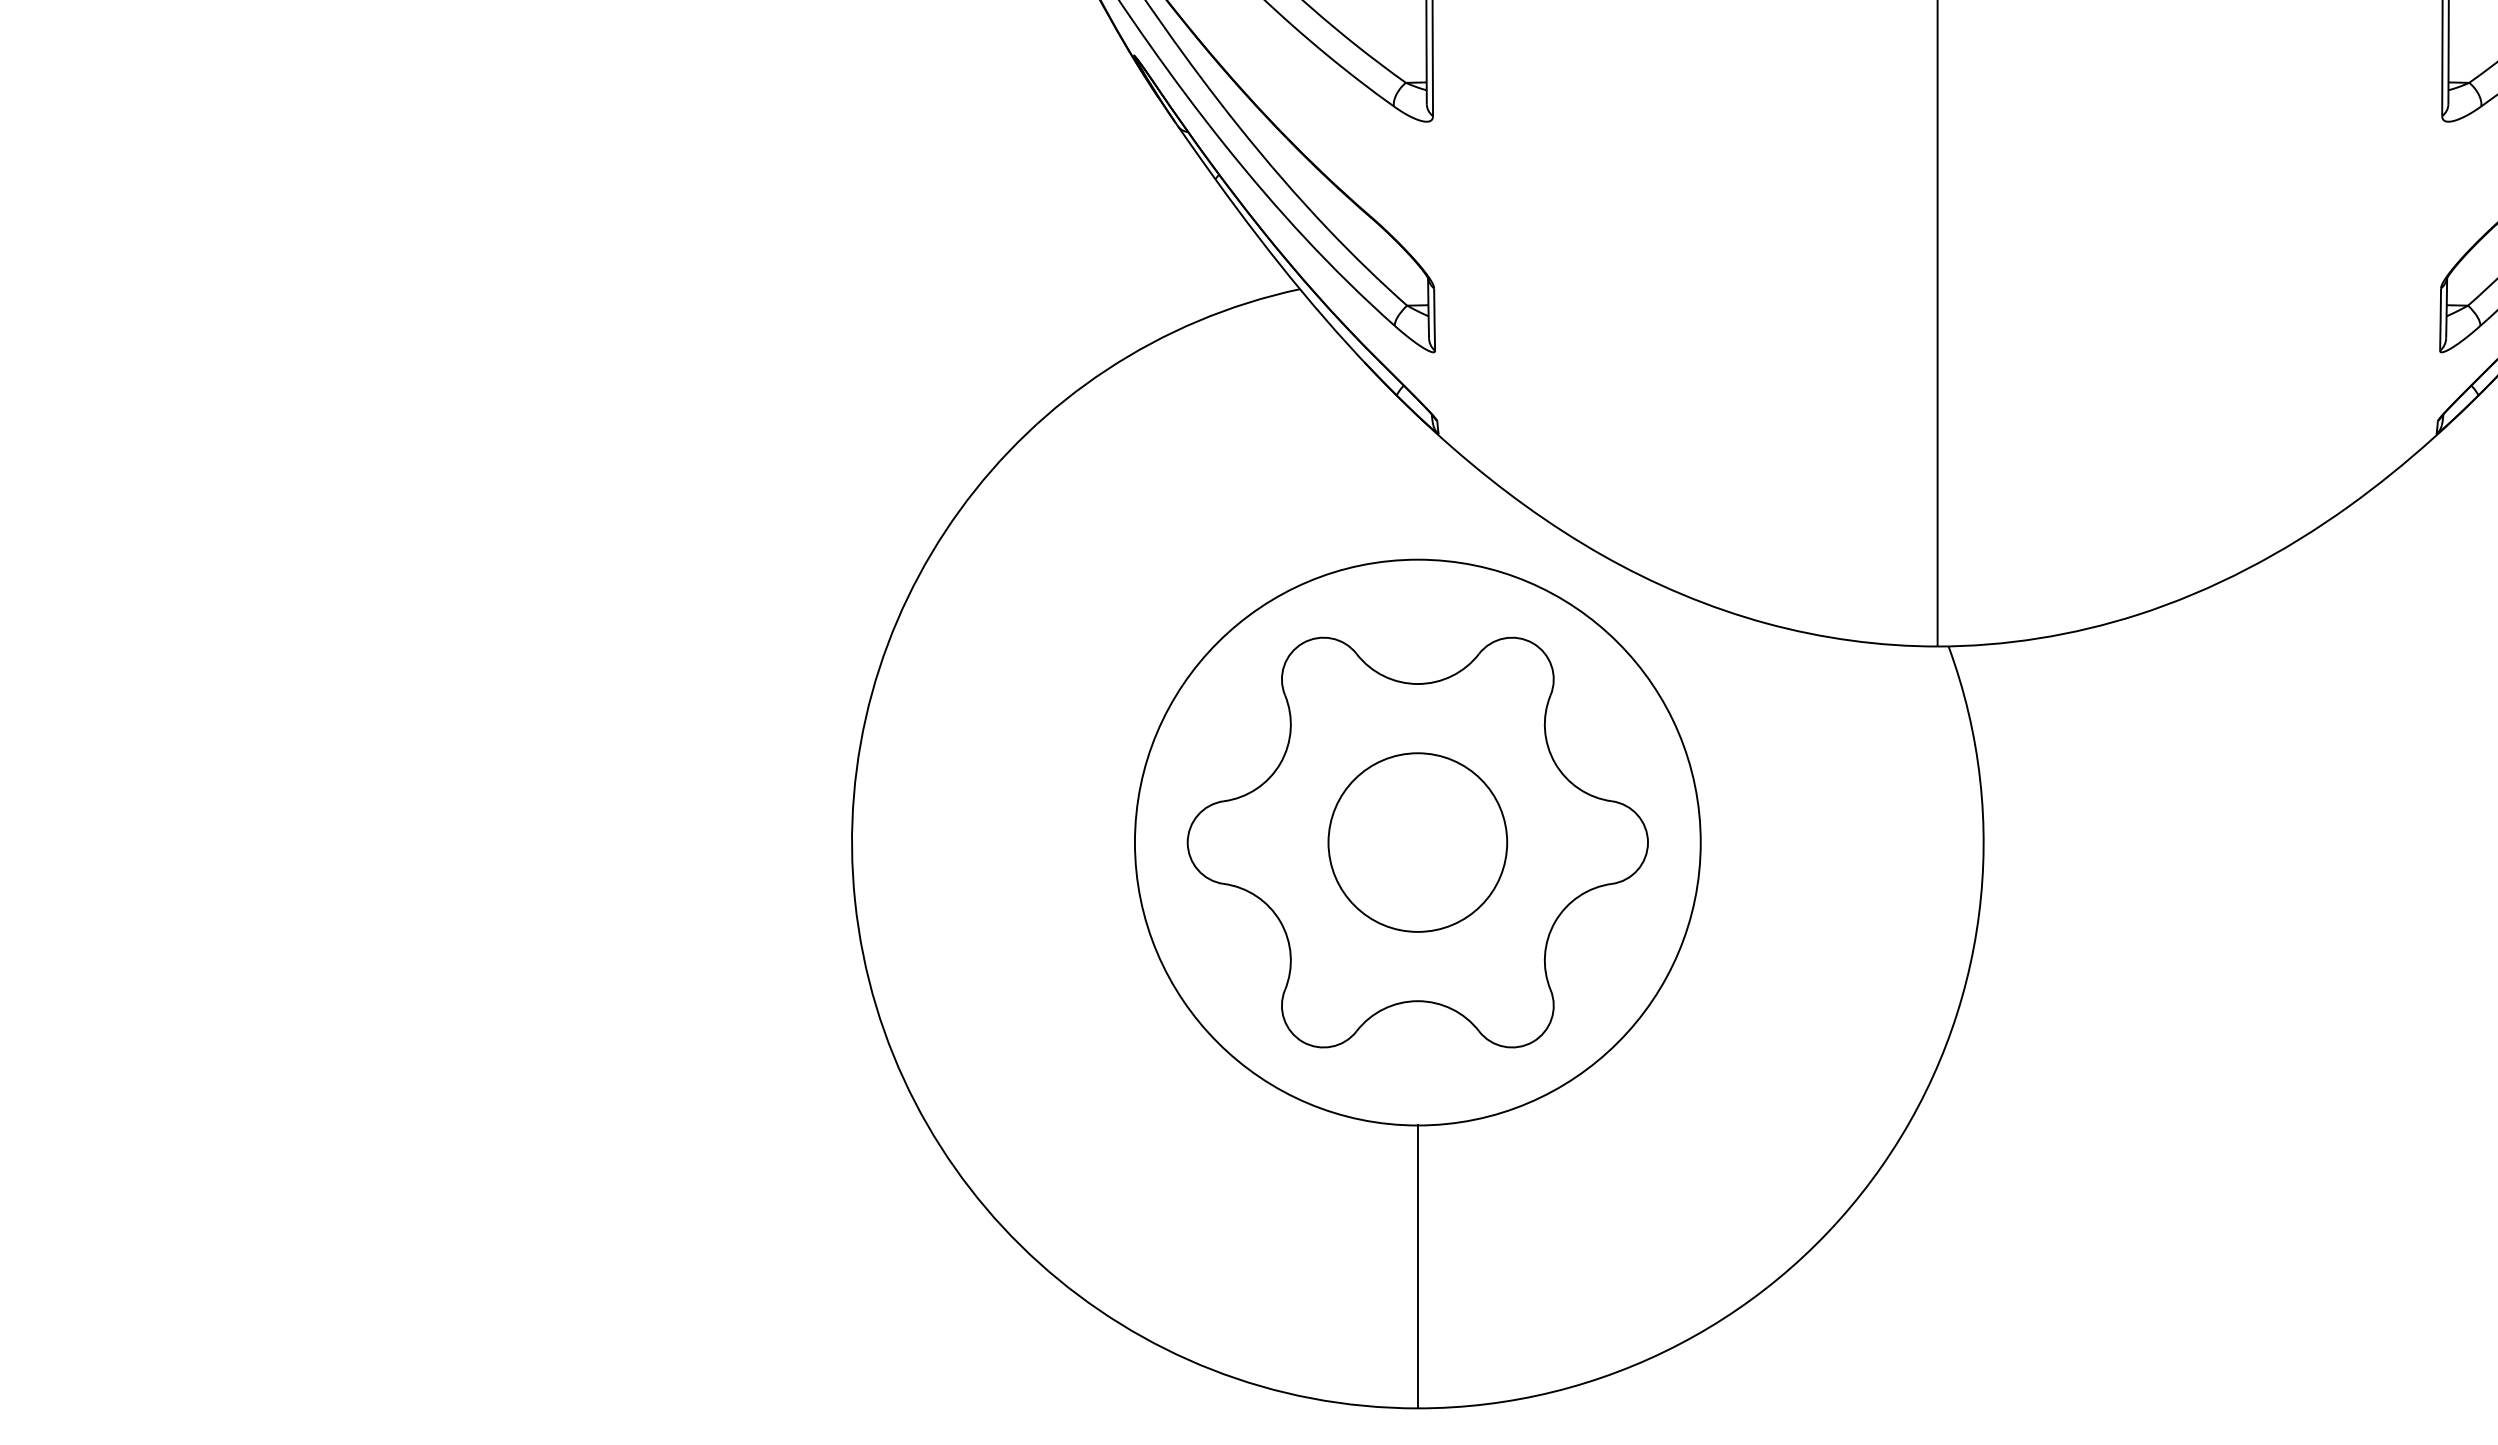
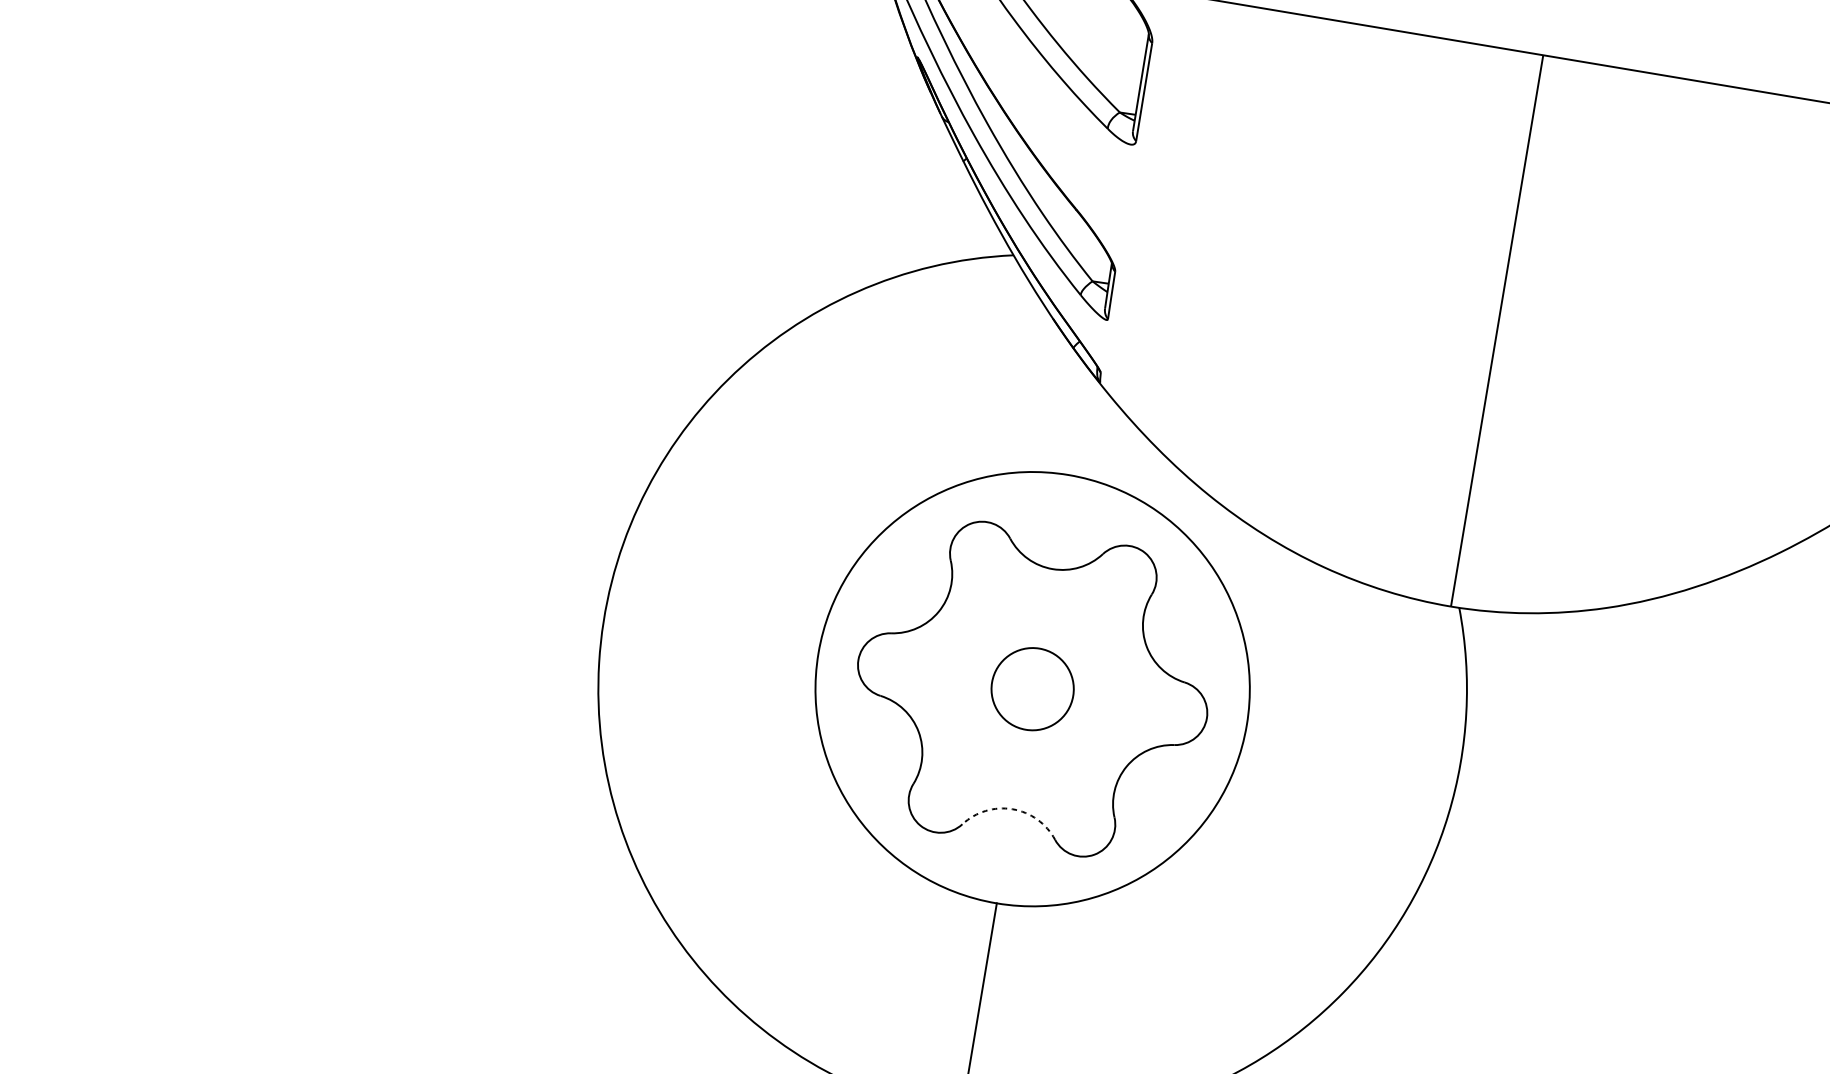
circle: (1417, 842) -> (1032, 689), size x0.6
arc: (1417, 1001) -> (1012, 809), solid -> dashed

